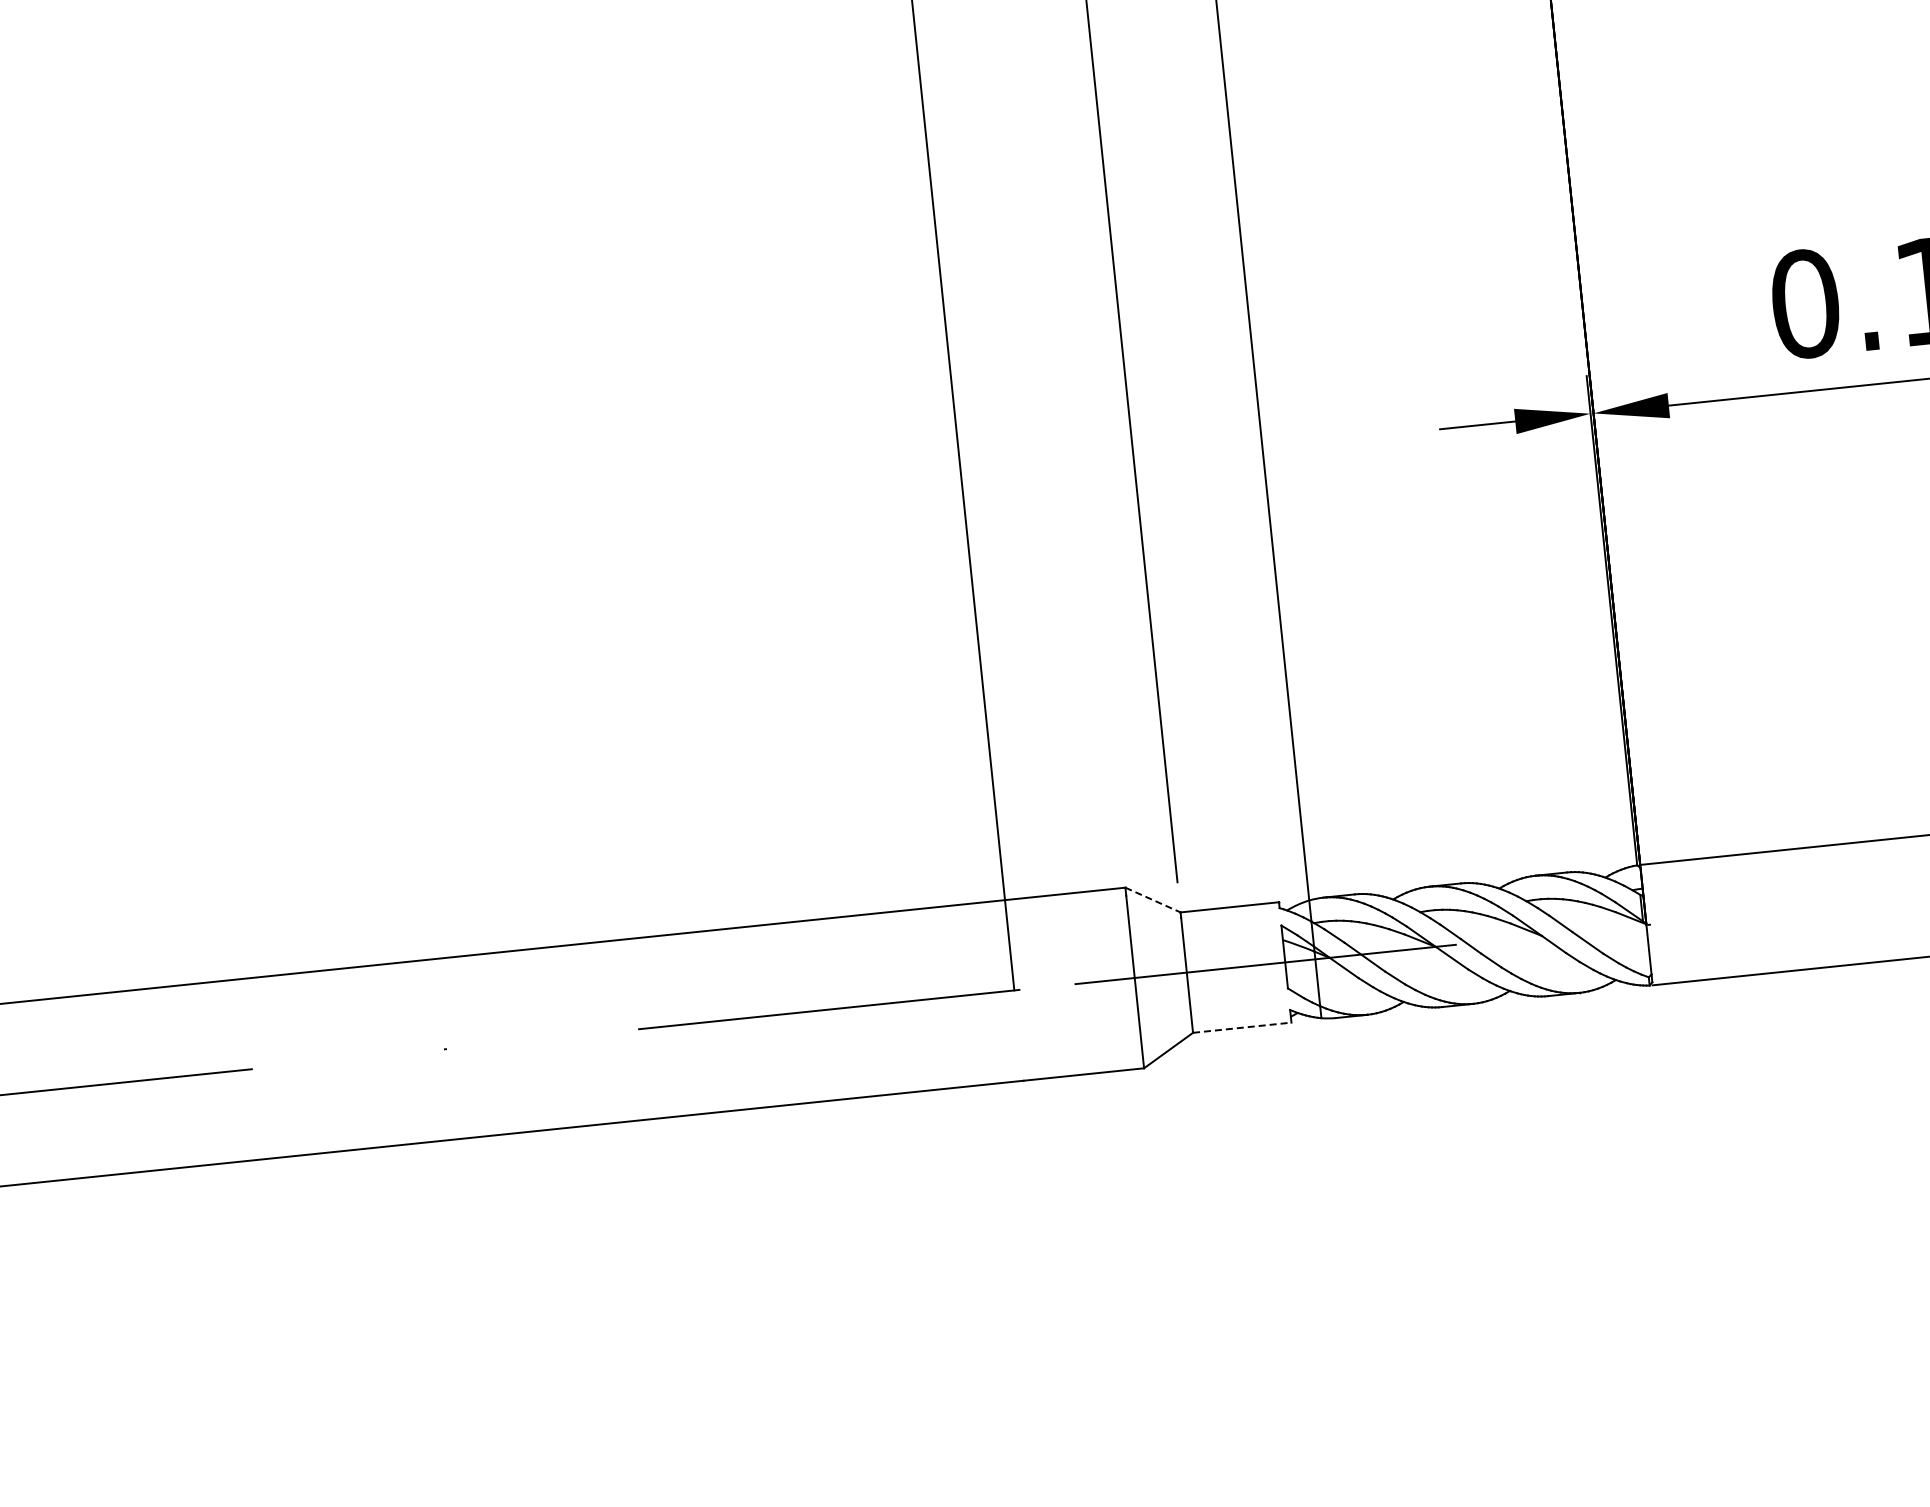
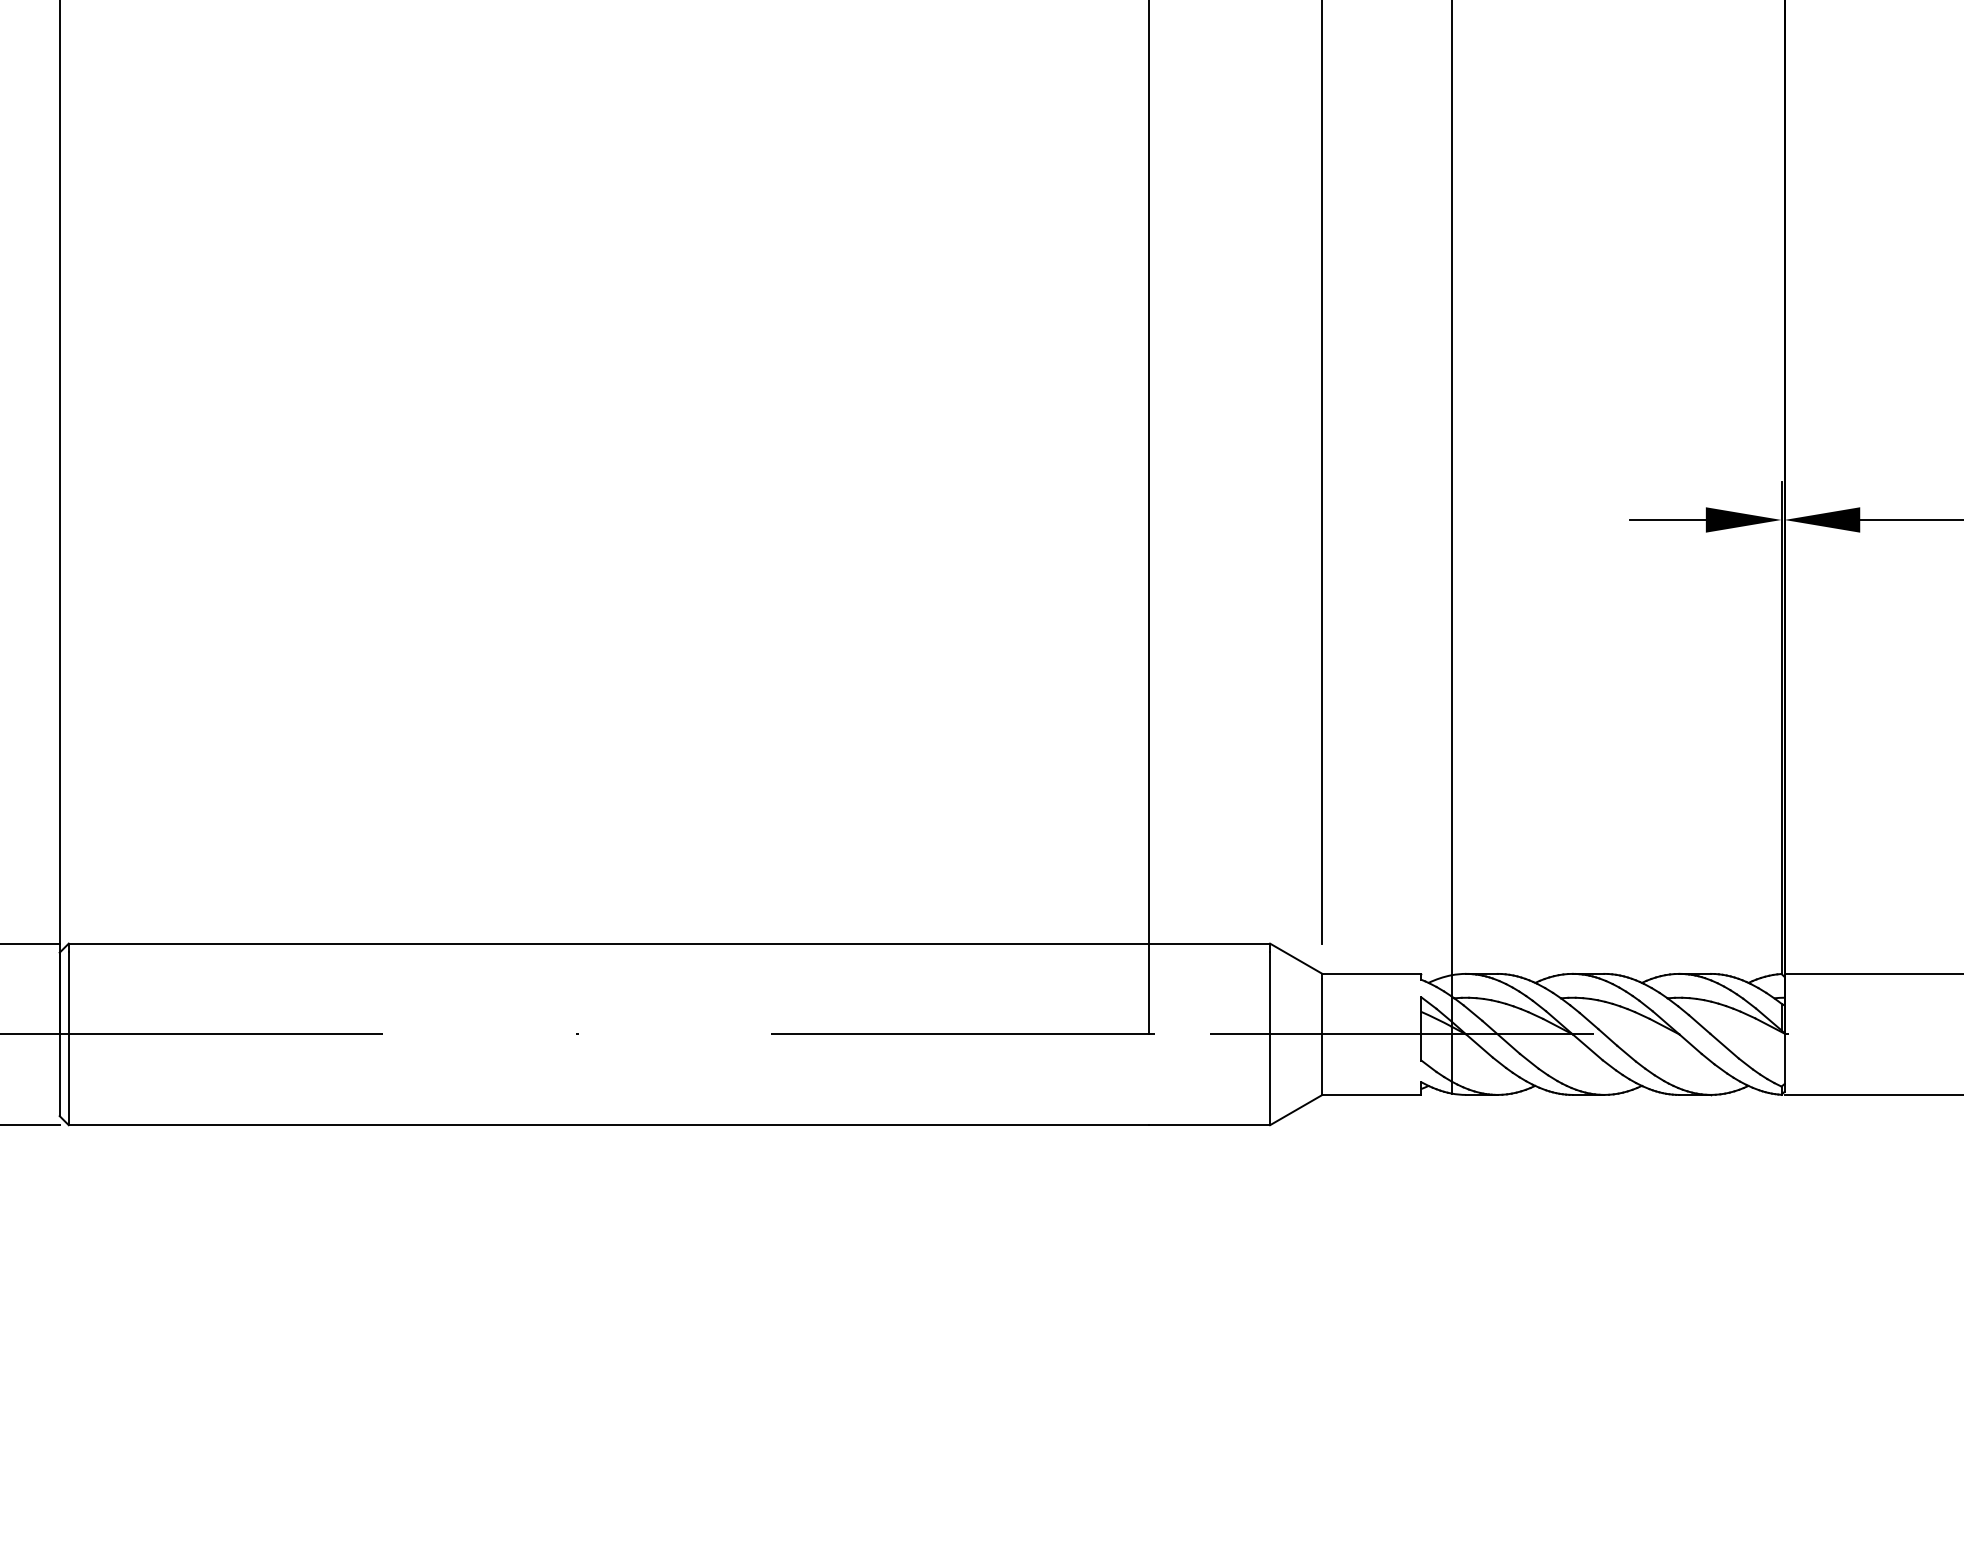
line: (1153, 900) -> (1296, 959), dashed -> solid
line: (1242, 1027) -> (1372, 1094), dashed -> solid

